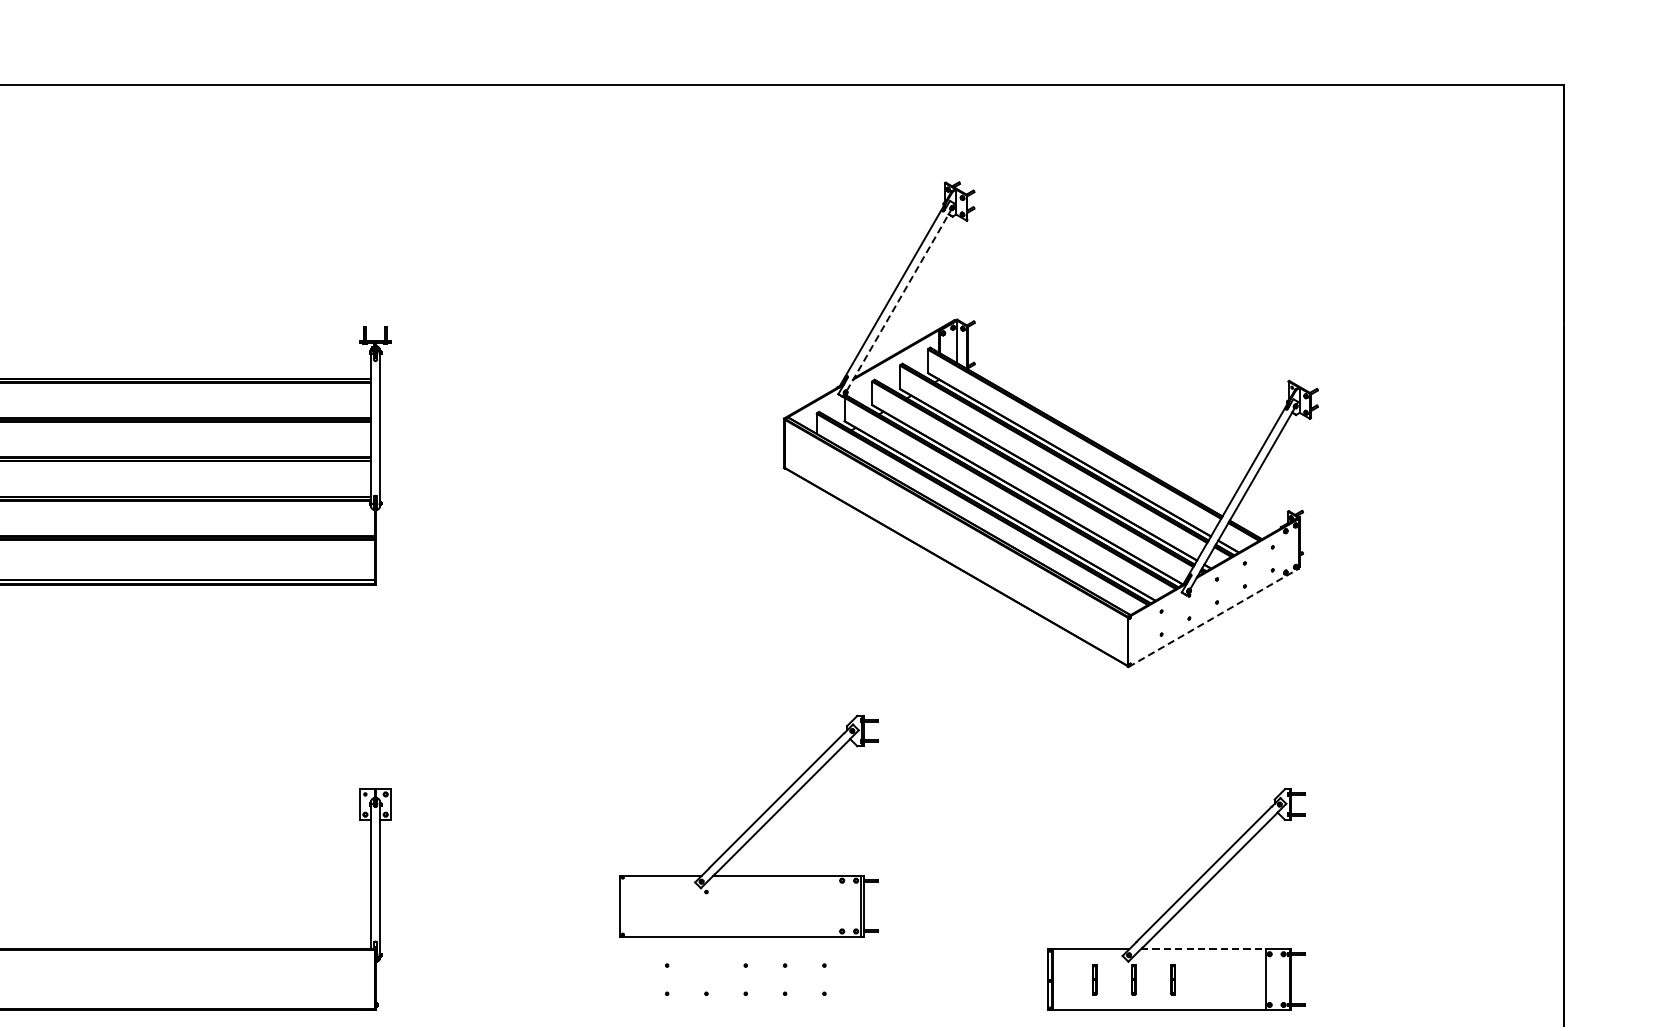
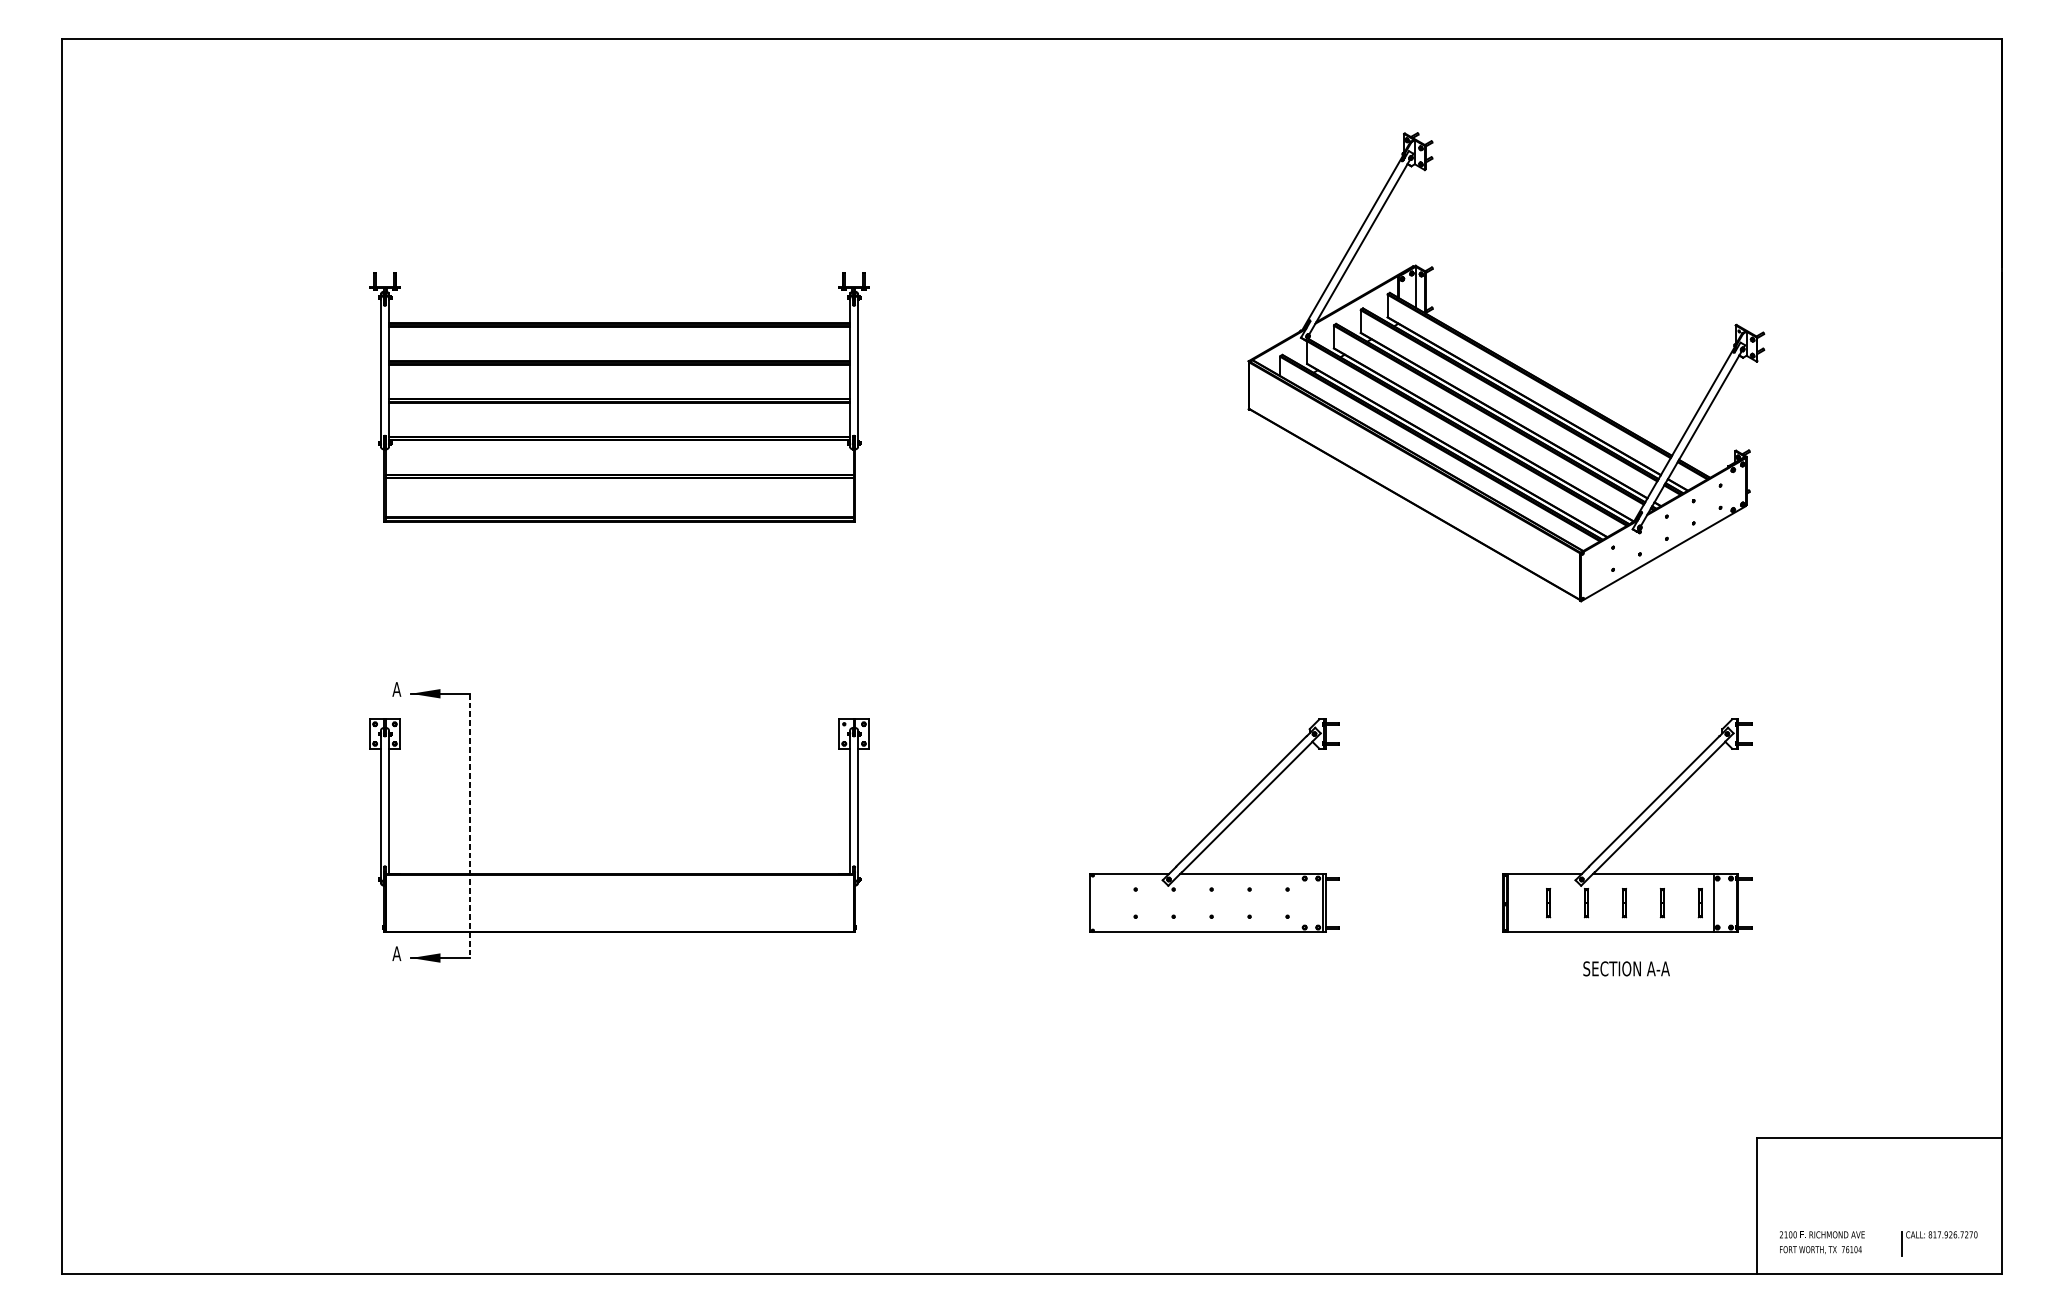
line: (898, 299) -> (1359, 246), dashed -> solid
line: (1213, 617) -> (1663, 553), dashed -> solid
part: (748, 825) -> (1214, 825), moved
line: (1204, 948) -> (1654, 873), dashed -> solid
part: (1211, 980) -> (1661, 903), added
part: (1250, 980) -> (1699, 903), added

